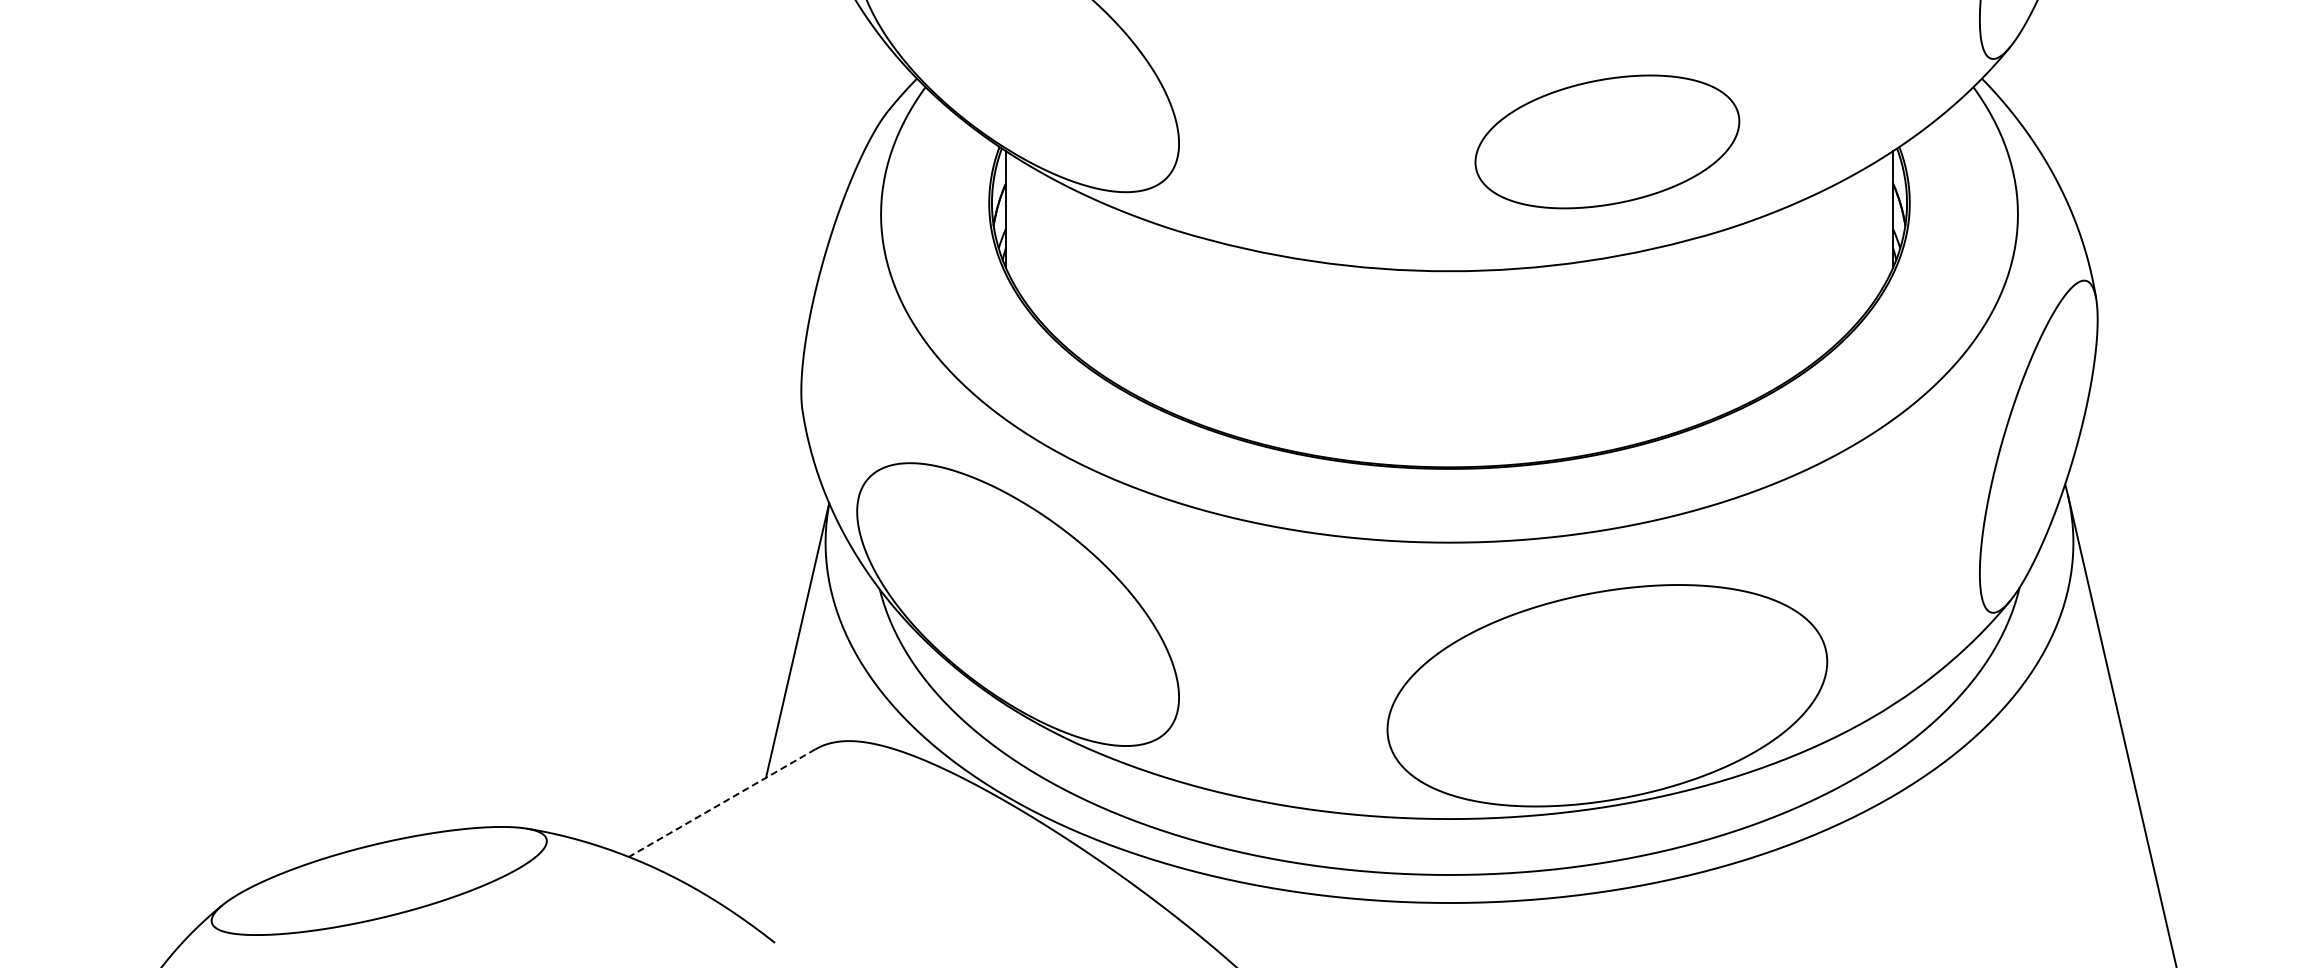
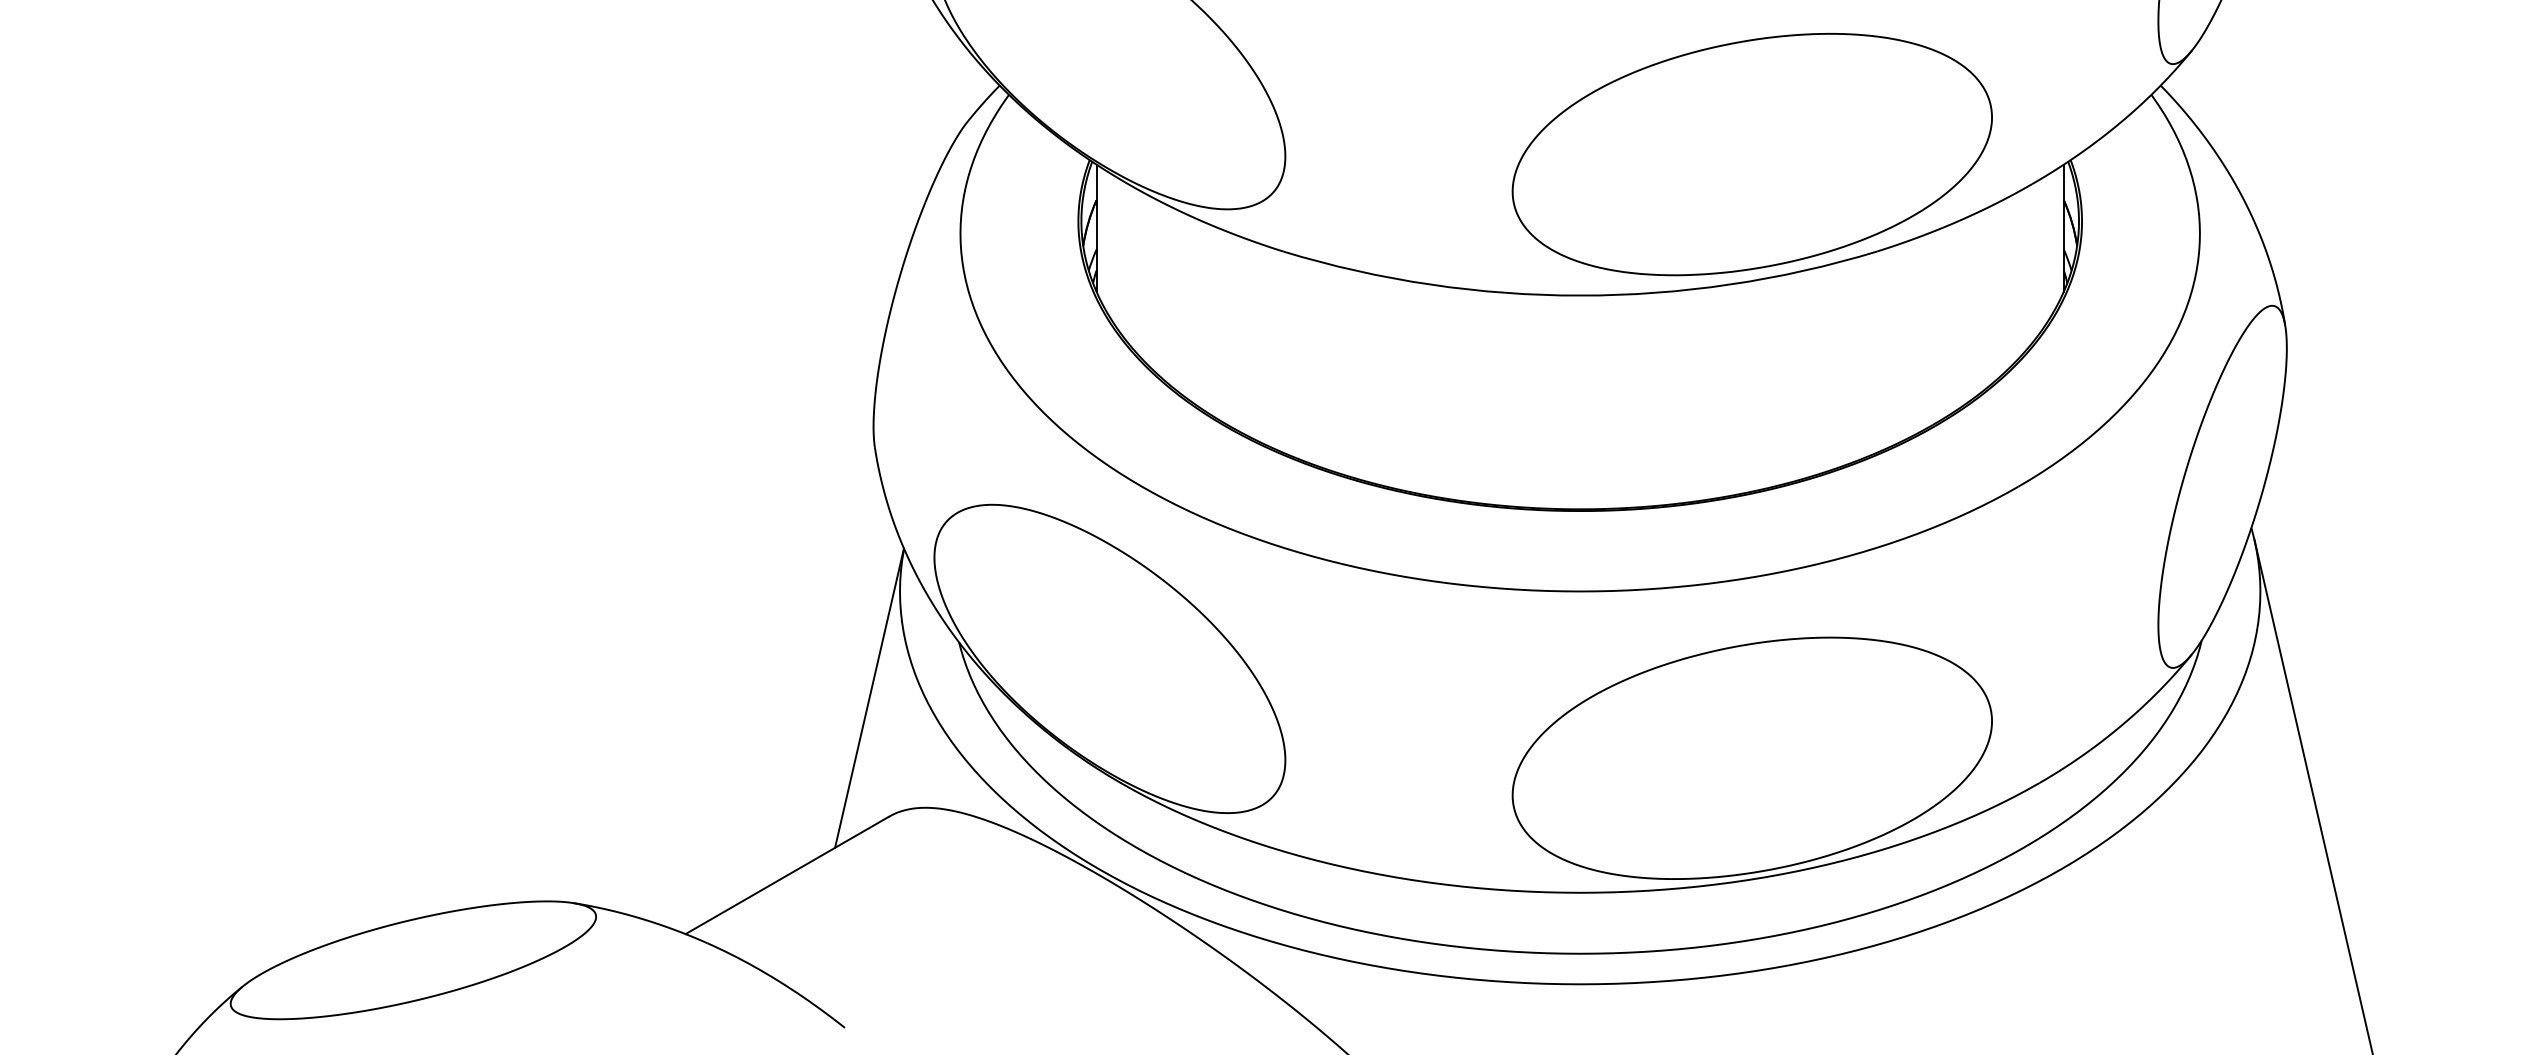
part: (1607, 141) -> (1752, 154), size x1.67
line: (722, 803) -> (787, 875), dashed -> solid

